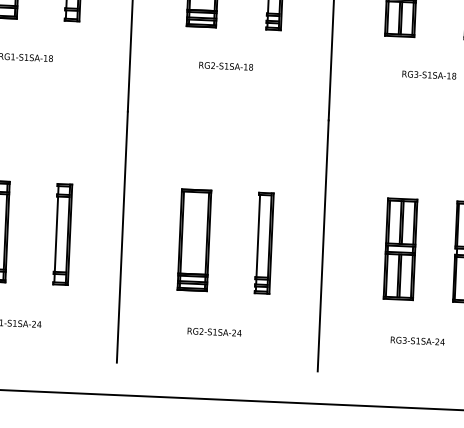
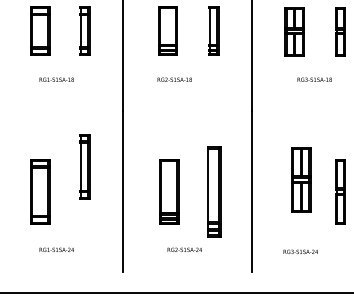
text: (225, 65) -> (174, 79), moved
part: (61, 234) -> (84, 166), moved
part: (263, 242) -> (213, 191), size x1.4
part: (400, 248) -> (301, 179), moved
text: (417, 340) -> (300, 251), moved

